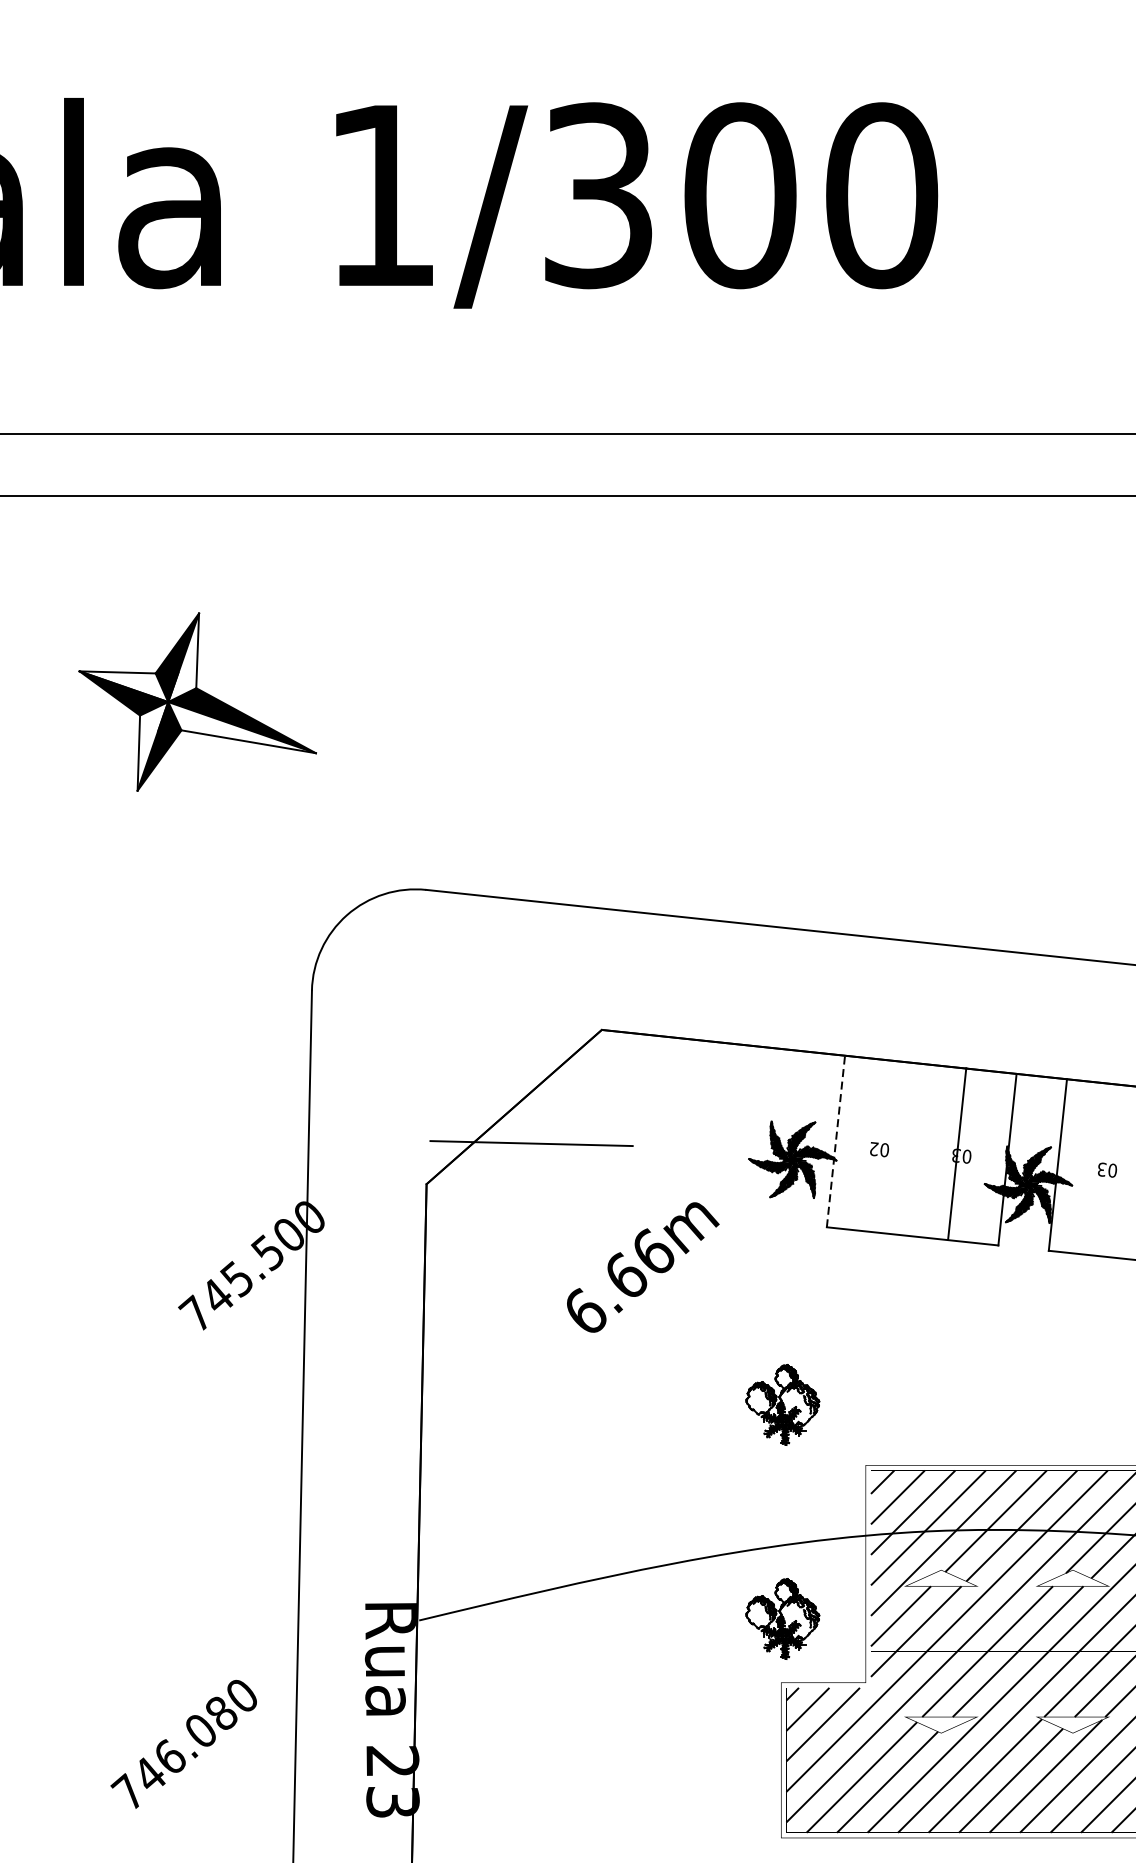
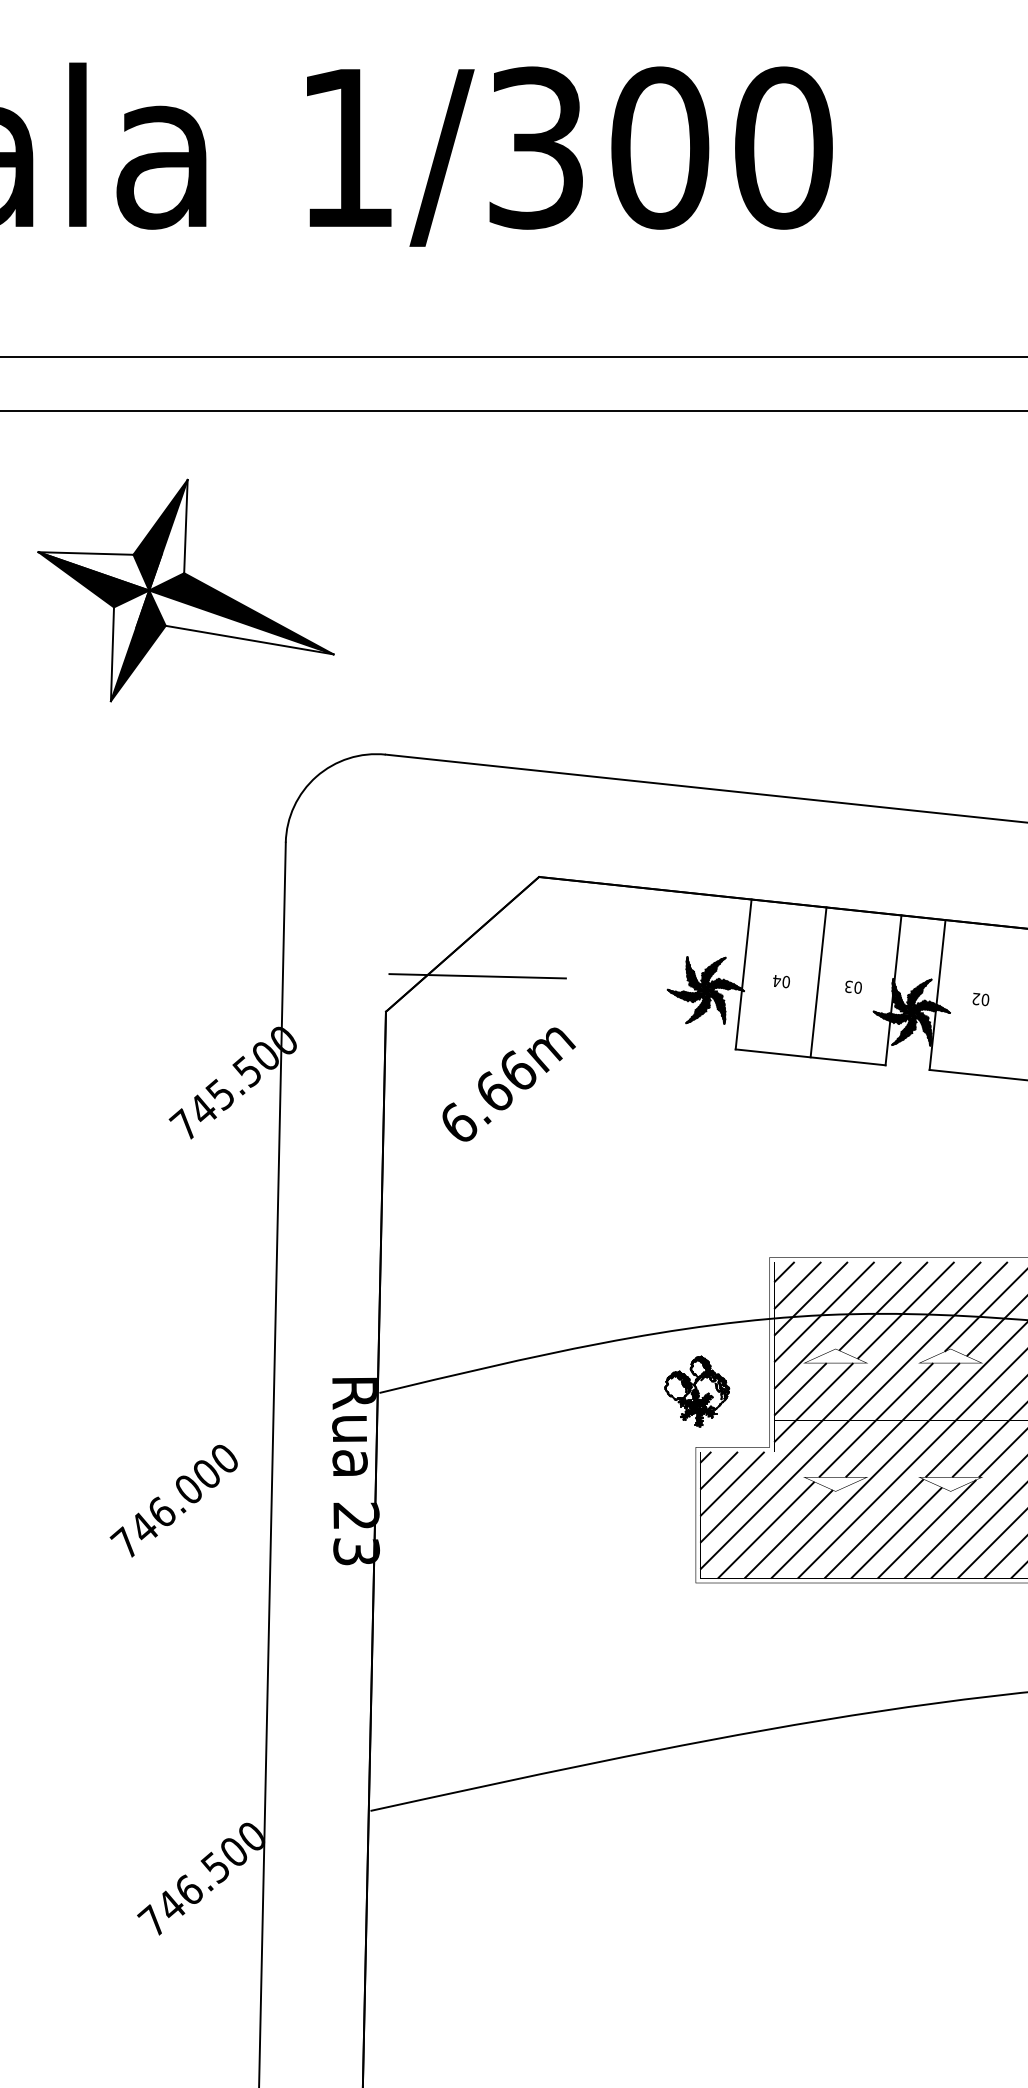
part: (197, 702) -> (185, 590), size x1.43
line: (835, 1140) -> (743, 973), dashed -> solid
text: (873, 1149) -> (776, 981), 02 -> 04
line: (957, 1154) -> (818, 982), moved
text: (1102, 1169) -> (976, 998), 03 -> 02
text: (642, 1267) -> (508, 1084), moved
part: (783, 1404) -> (697, 1204), removed
text: (221, 1712) -> (206, 1473), 746.080 -> 746.000

